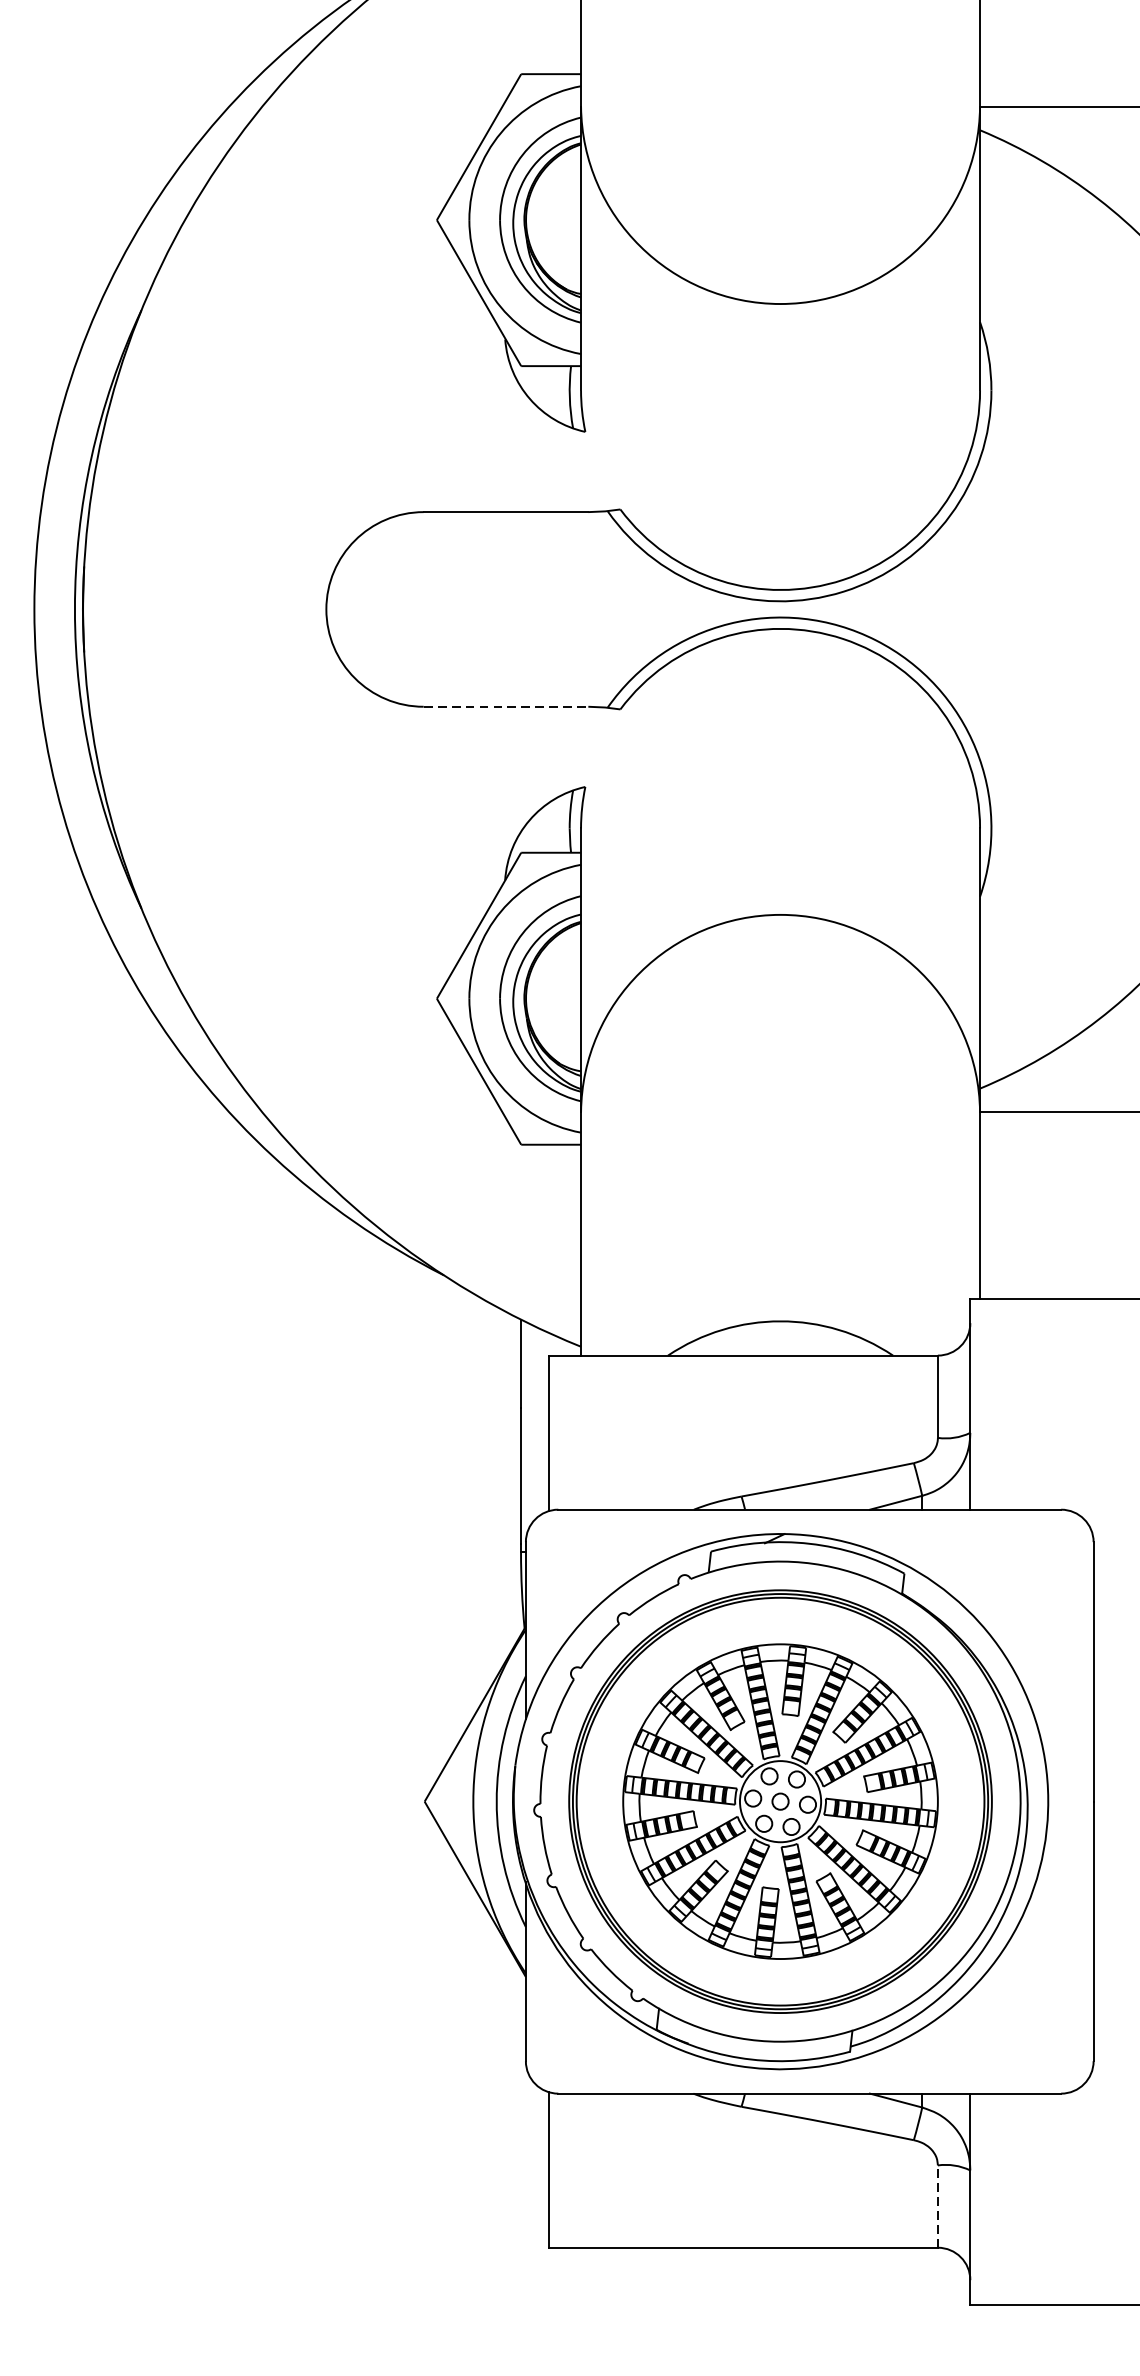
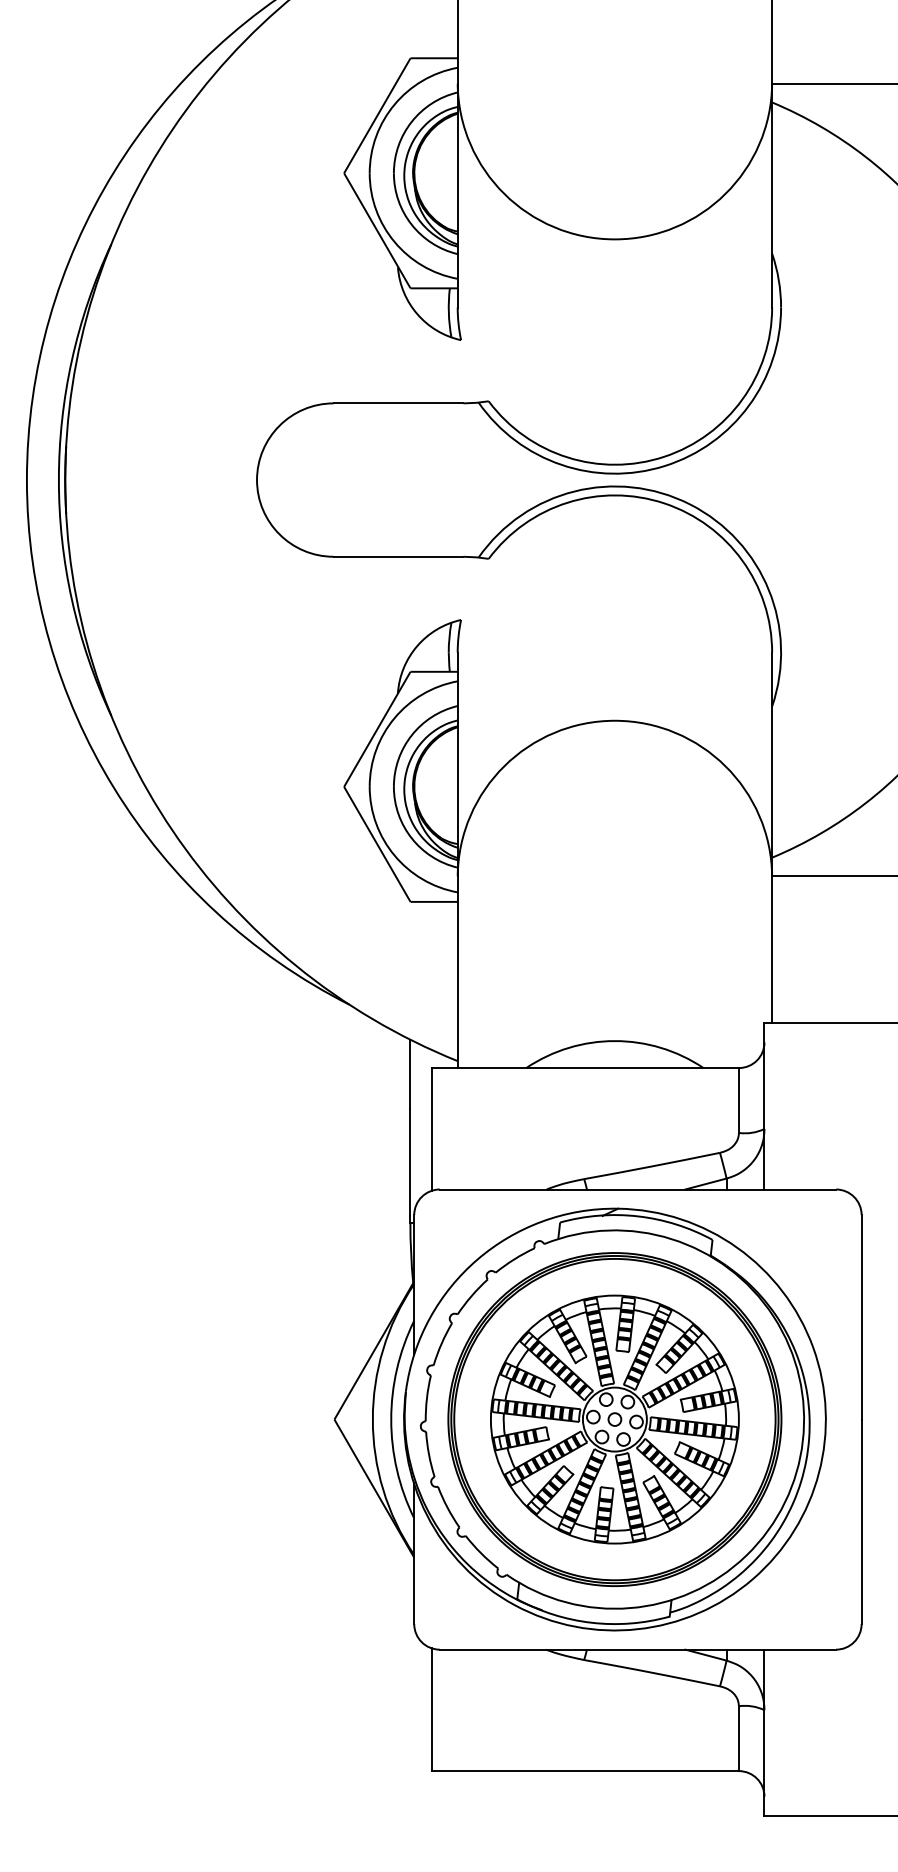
line: (505, 706) -> (398, 556), dashed -> solid
line: (937, 2206) -> (738, 1738), dashed -> solid

